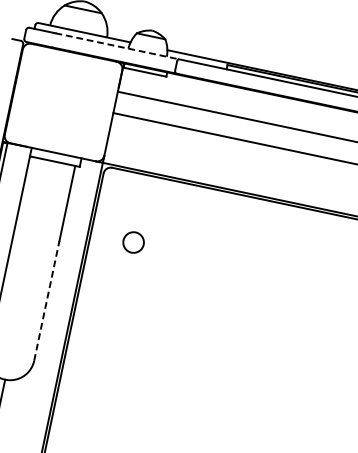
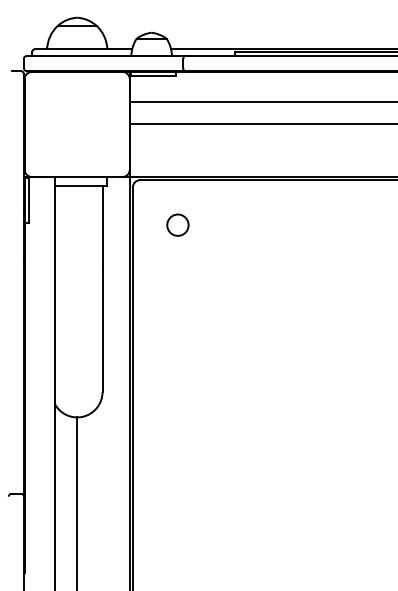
line: (118, 46) -> (120, 56), dashed -> solid
circle: (133, 241) -> (177, 224), moved
line: (46, 300) -> (102, 328), dashed -> solid

